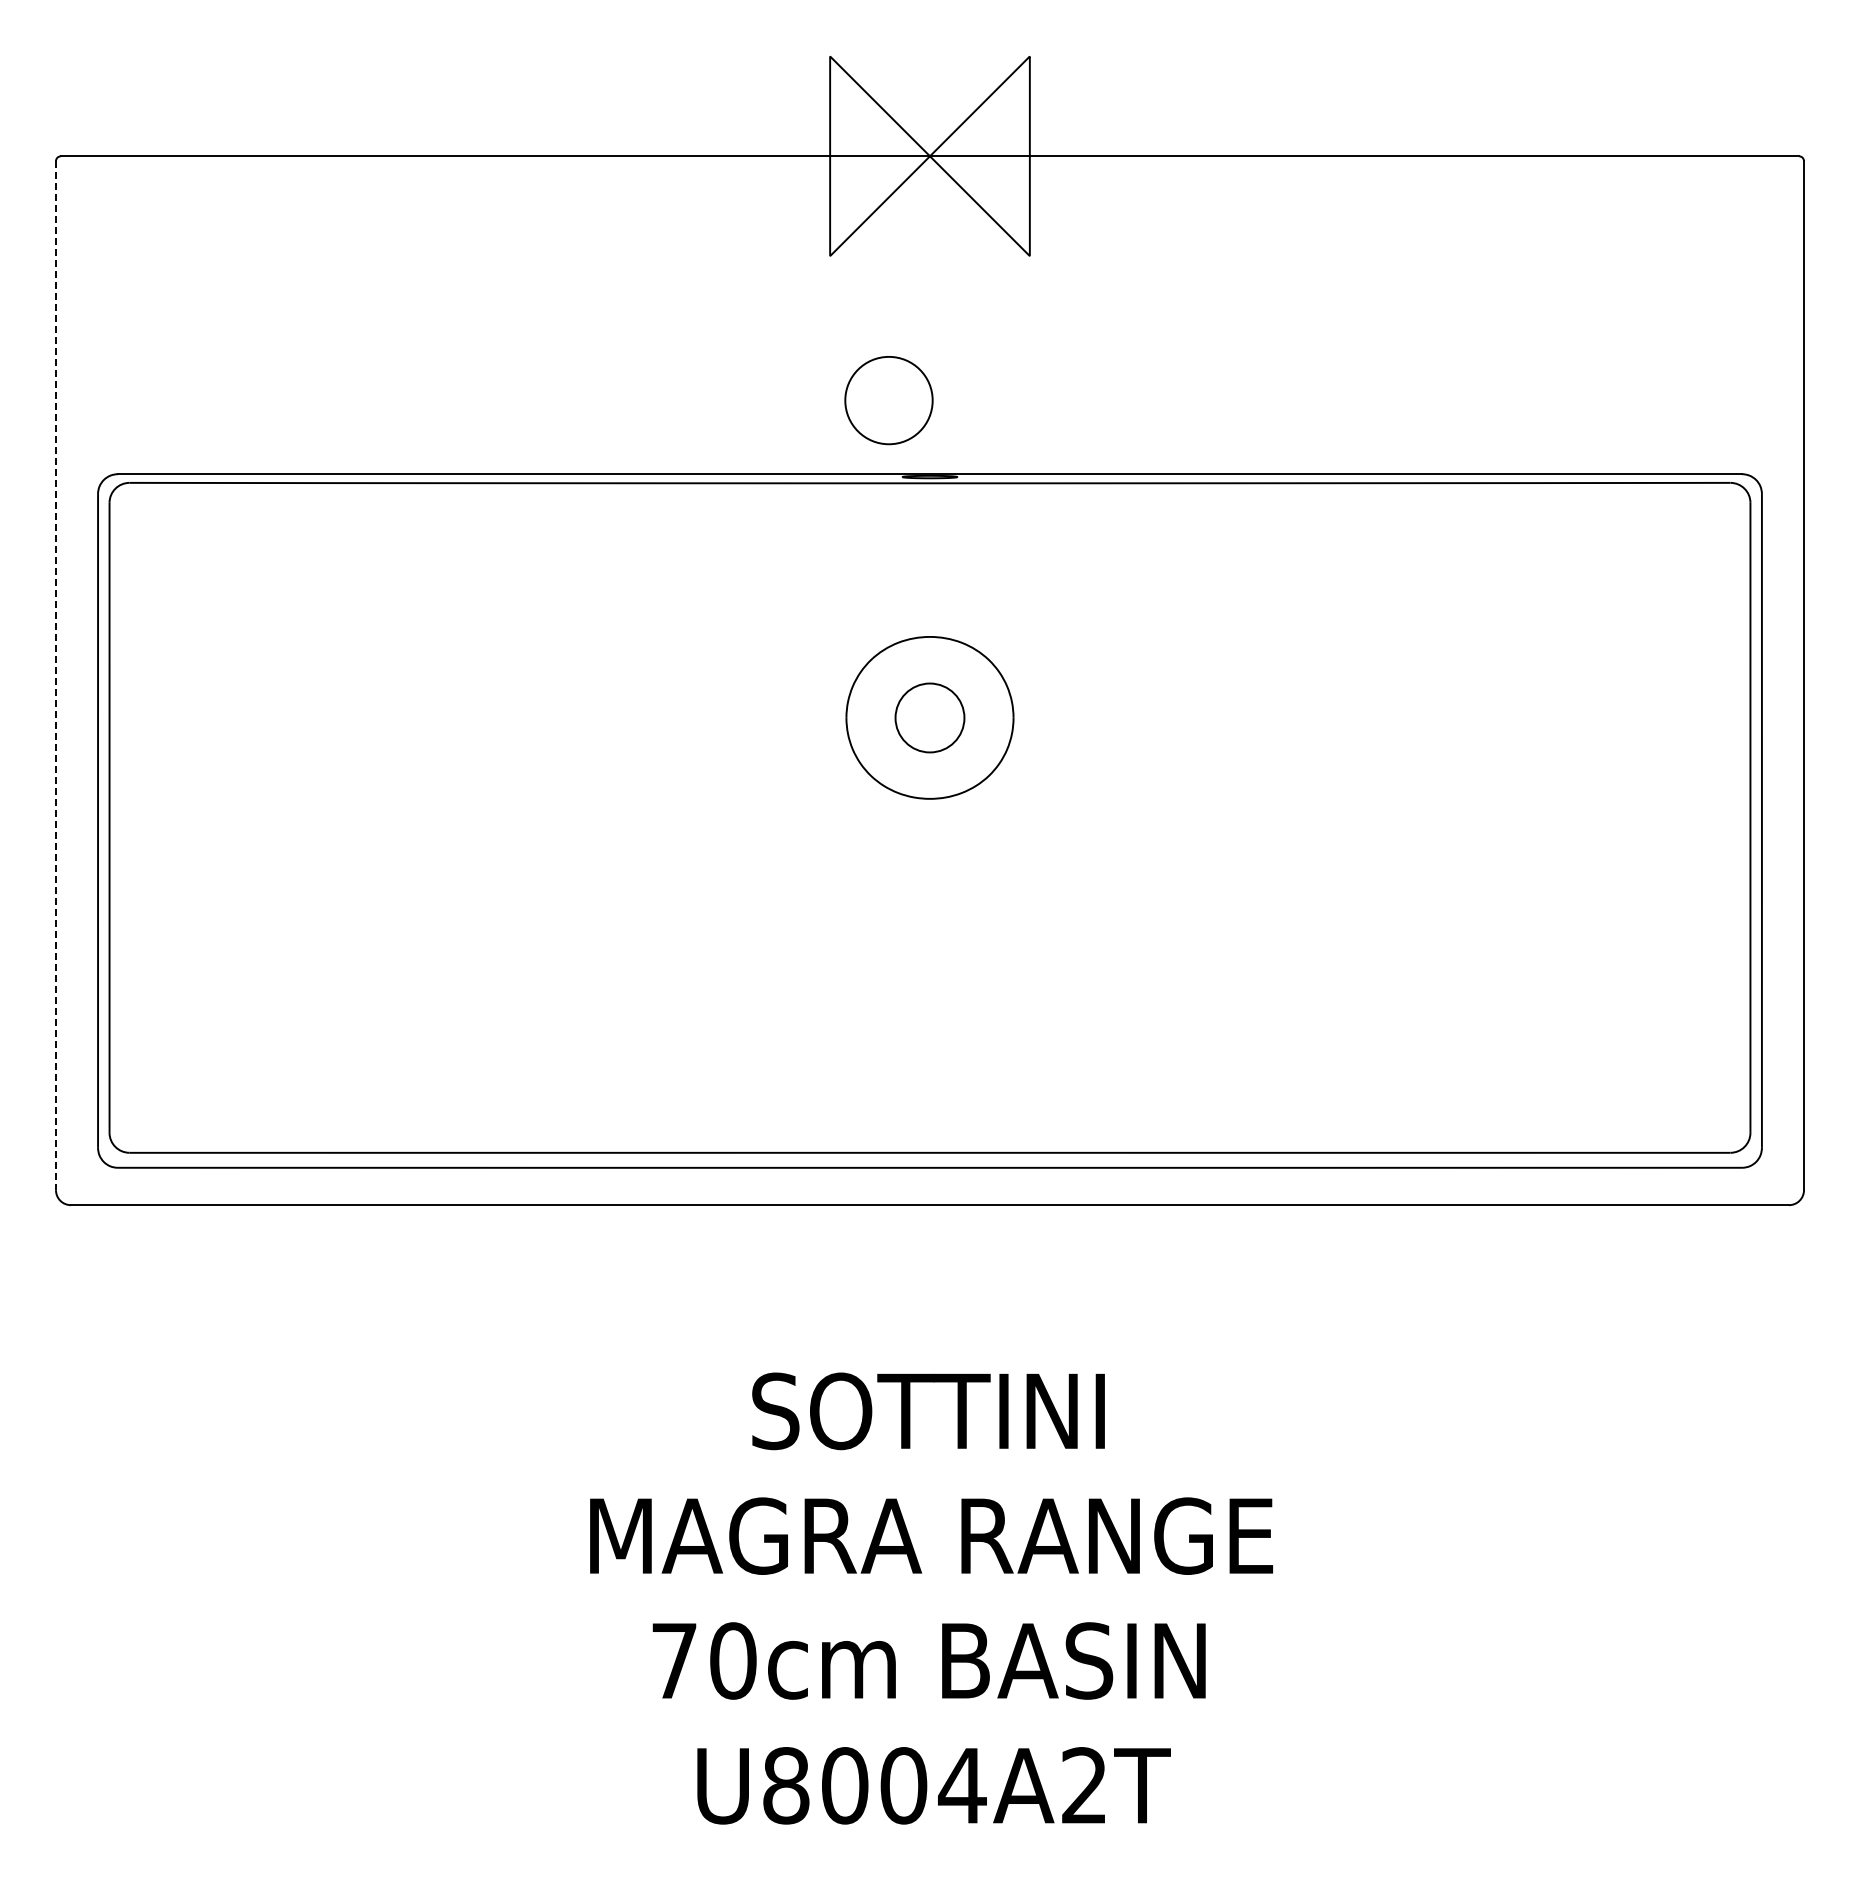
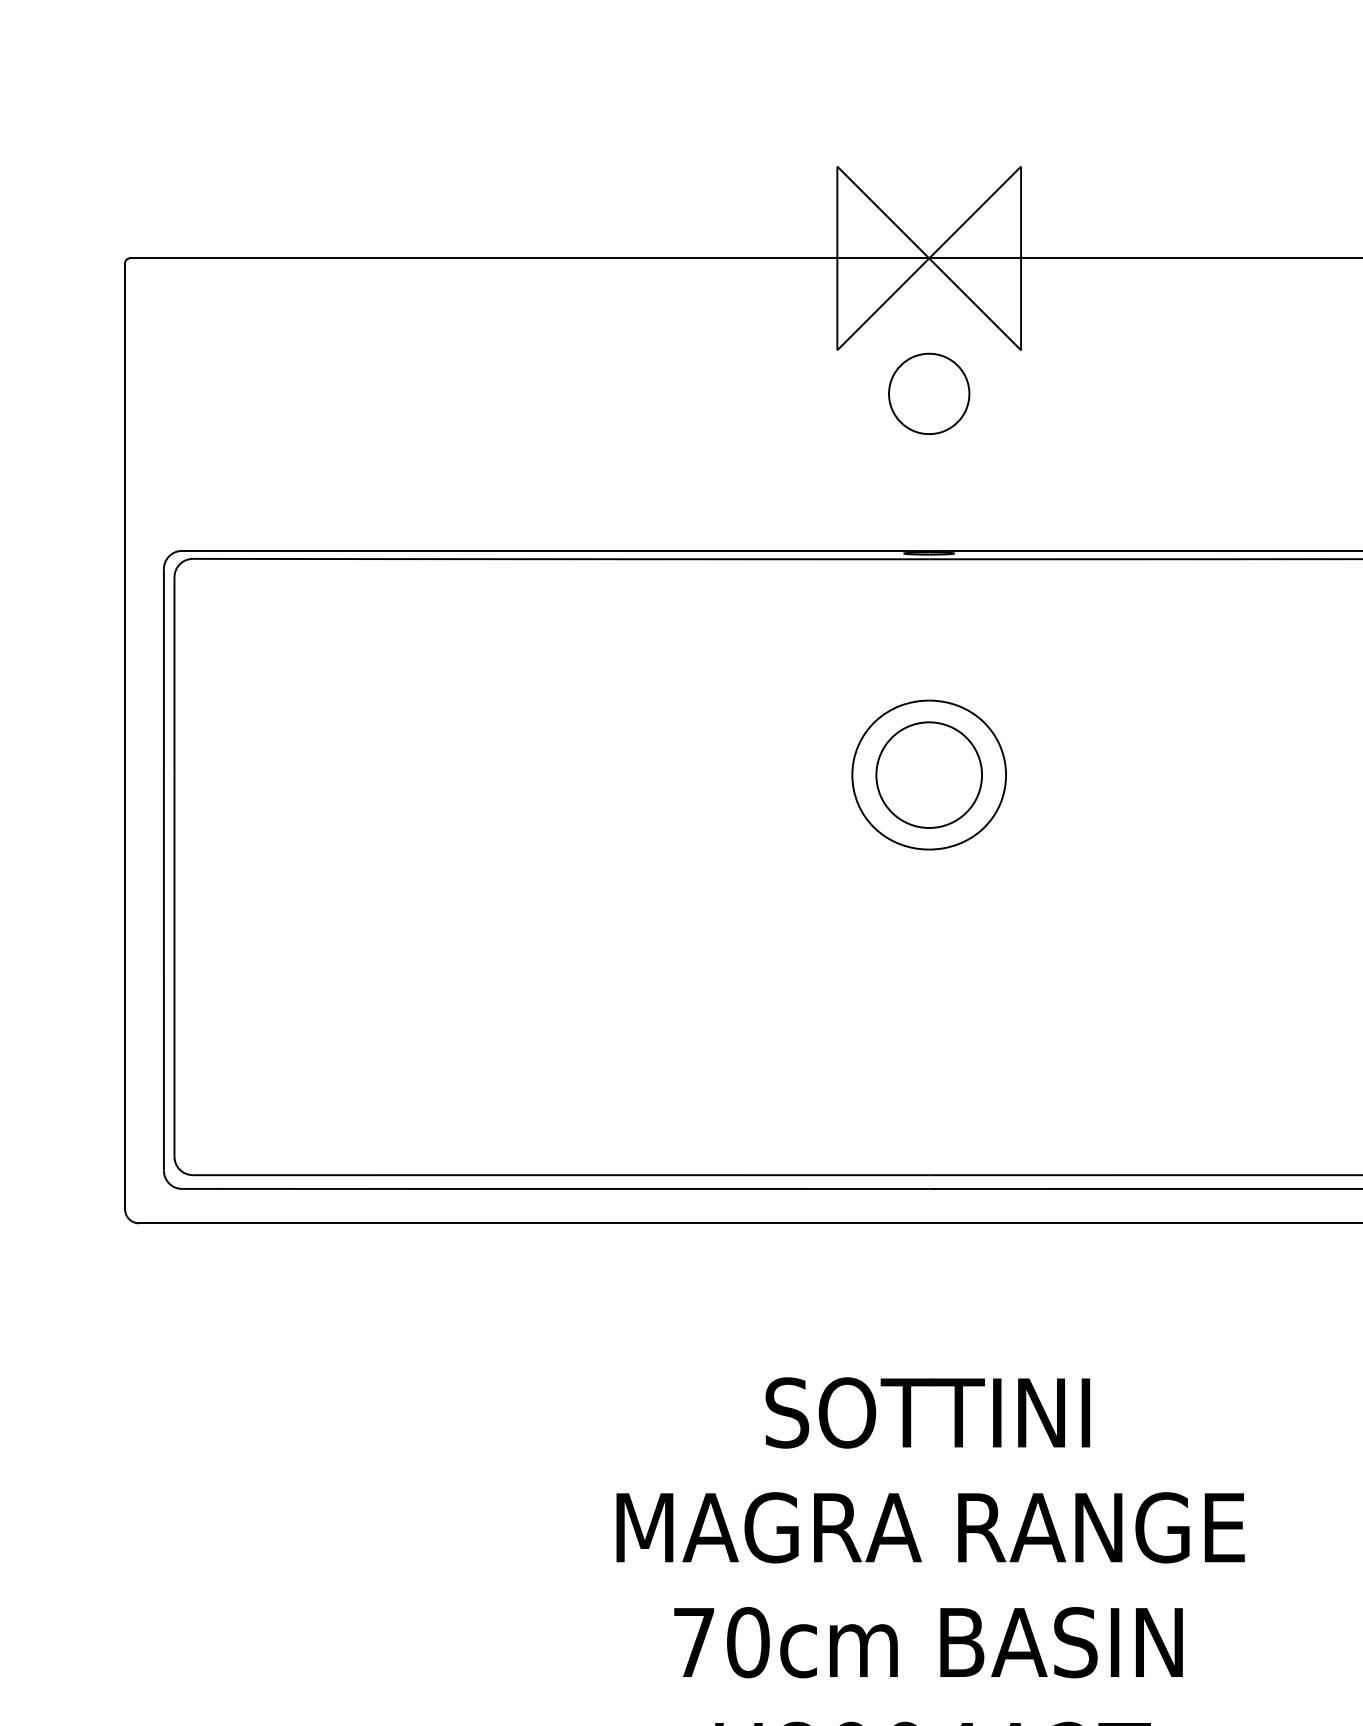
circle: (888, 400) -> (928, 393), moved
line: (55, 676) -> (124, 736), dashed -> solid
circle: (929, 717) -> (928, 774), size x1.67

